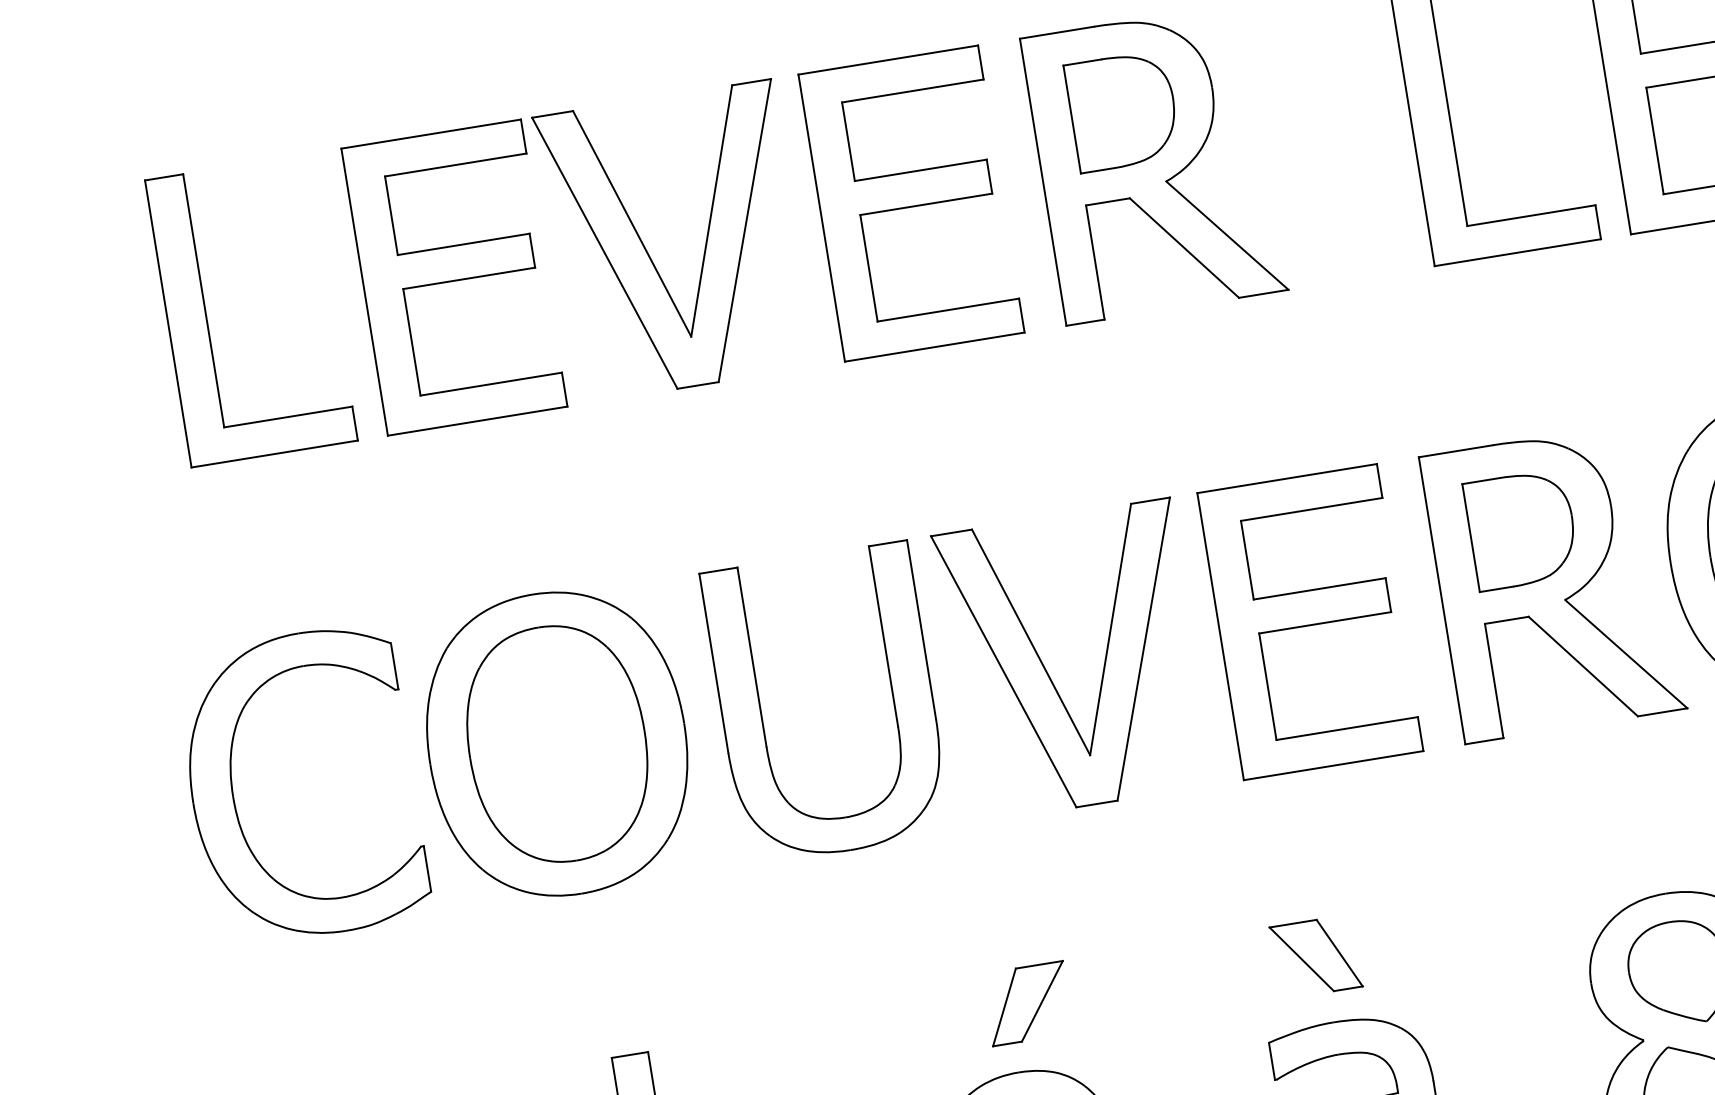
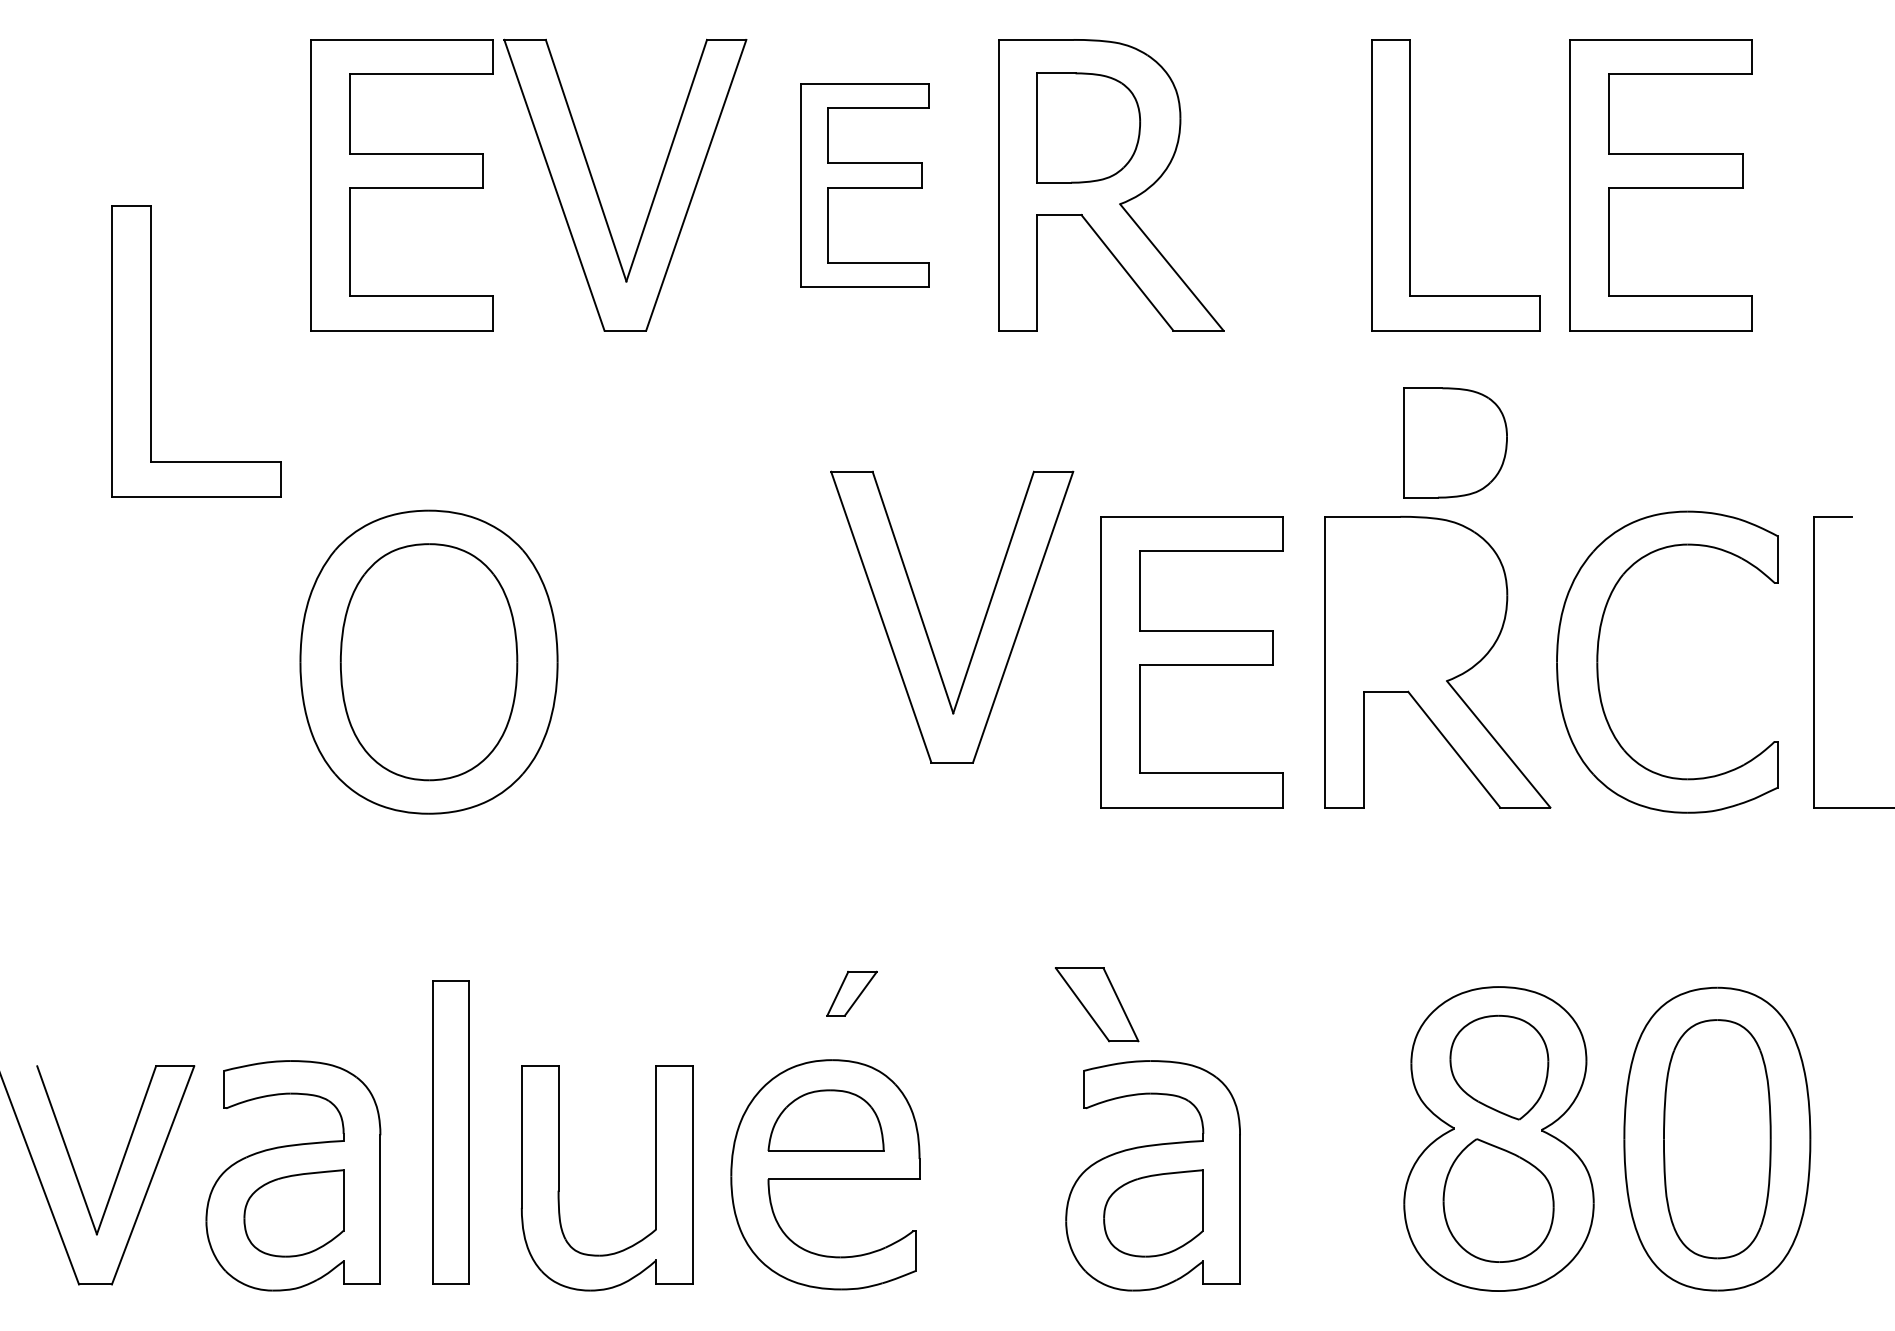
part: (910, 203) -> (864, 185), size x0.7
part: (207, 317) -> (151, 351), moved
part: (1521, 529) -> (1455, 442), moved
part: (1048, 673) -> (925, 626), moved
part: (761, 714) -> (635, 665), removed
part: (233, 795) -> (101, 661), removed
part: (1316, 956) -> (1097, 1004), moved
part: (1027, 1003) -> (851, 993), size x0.6

